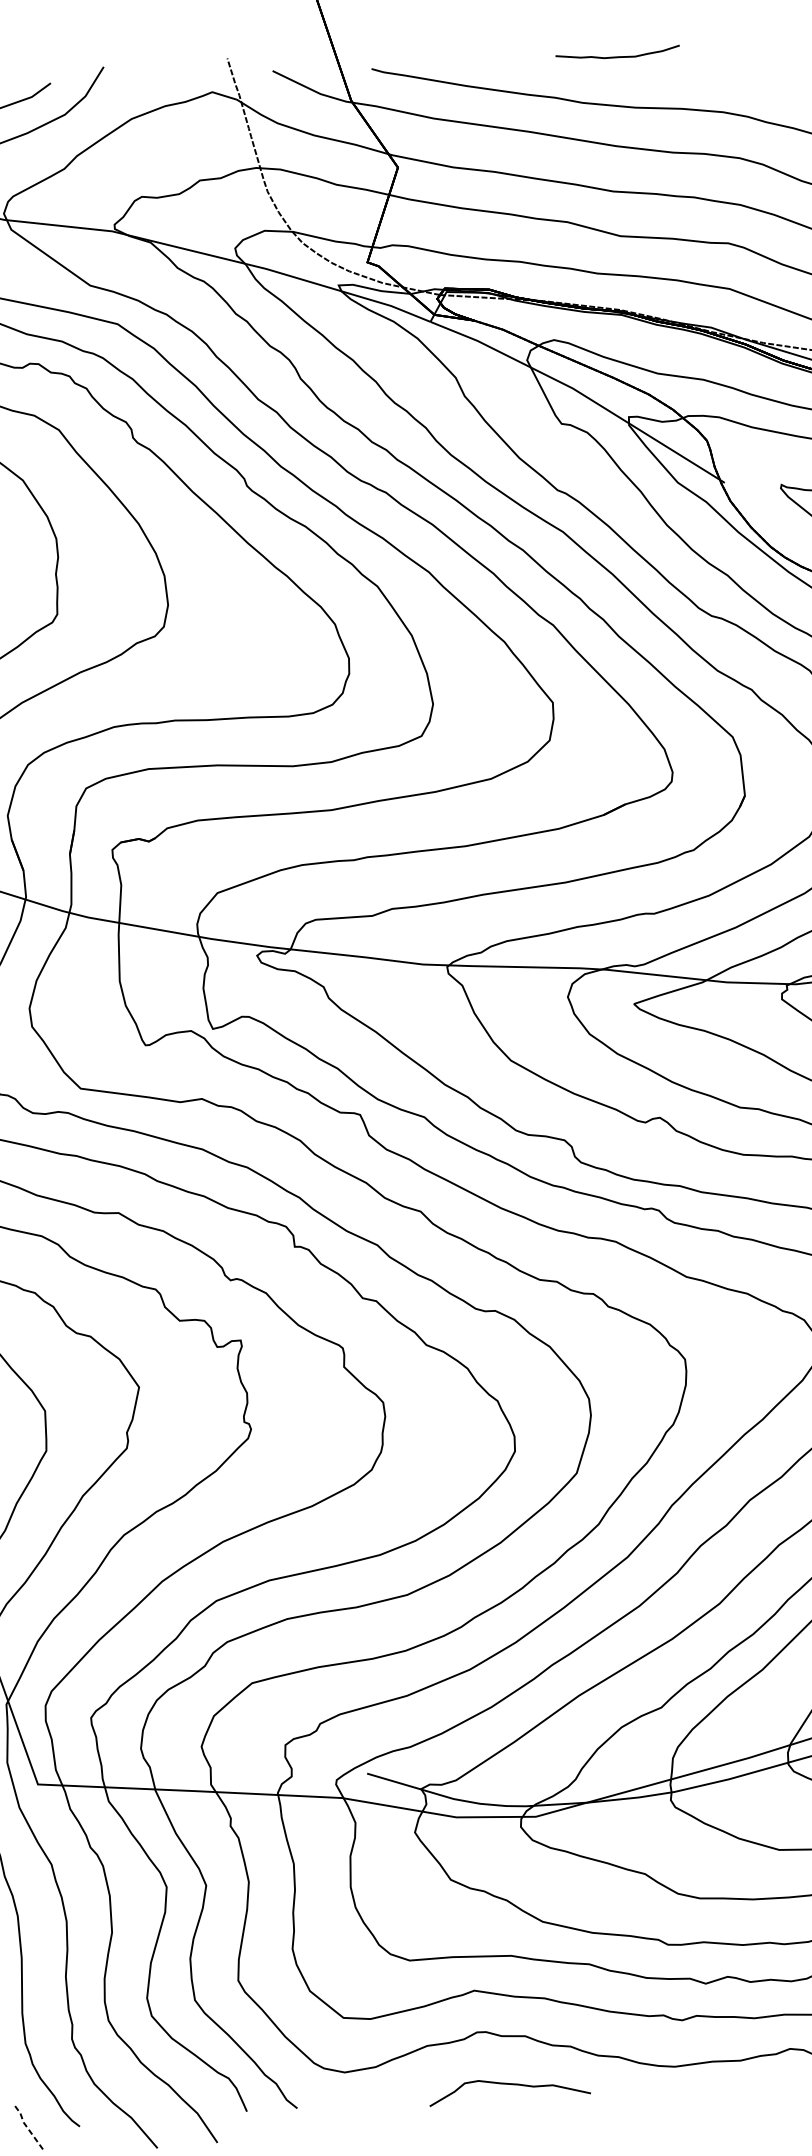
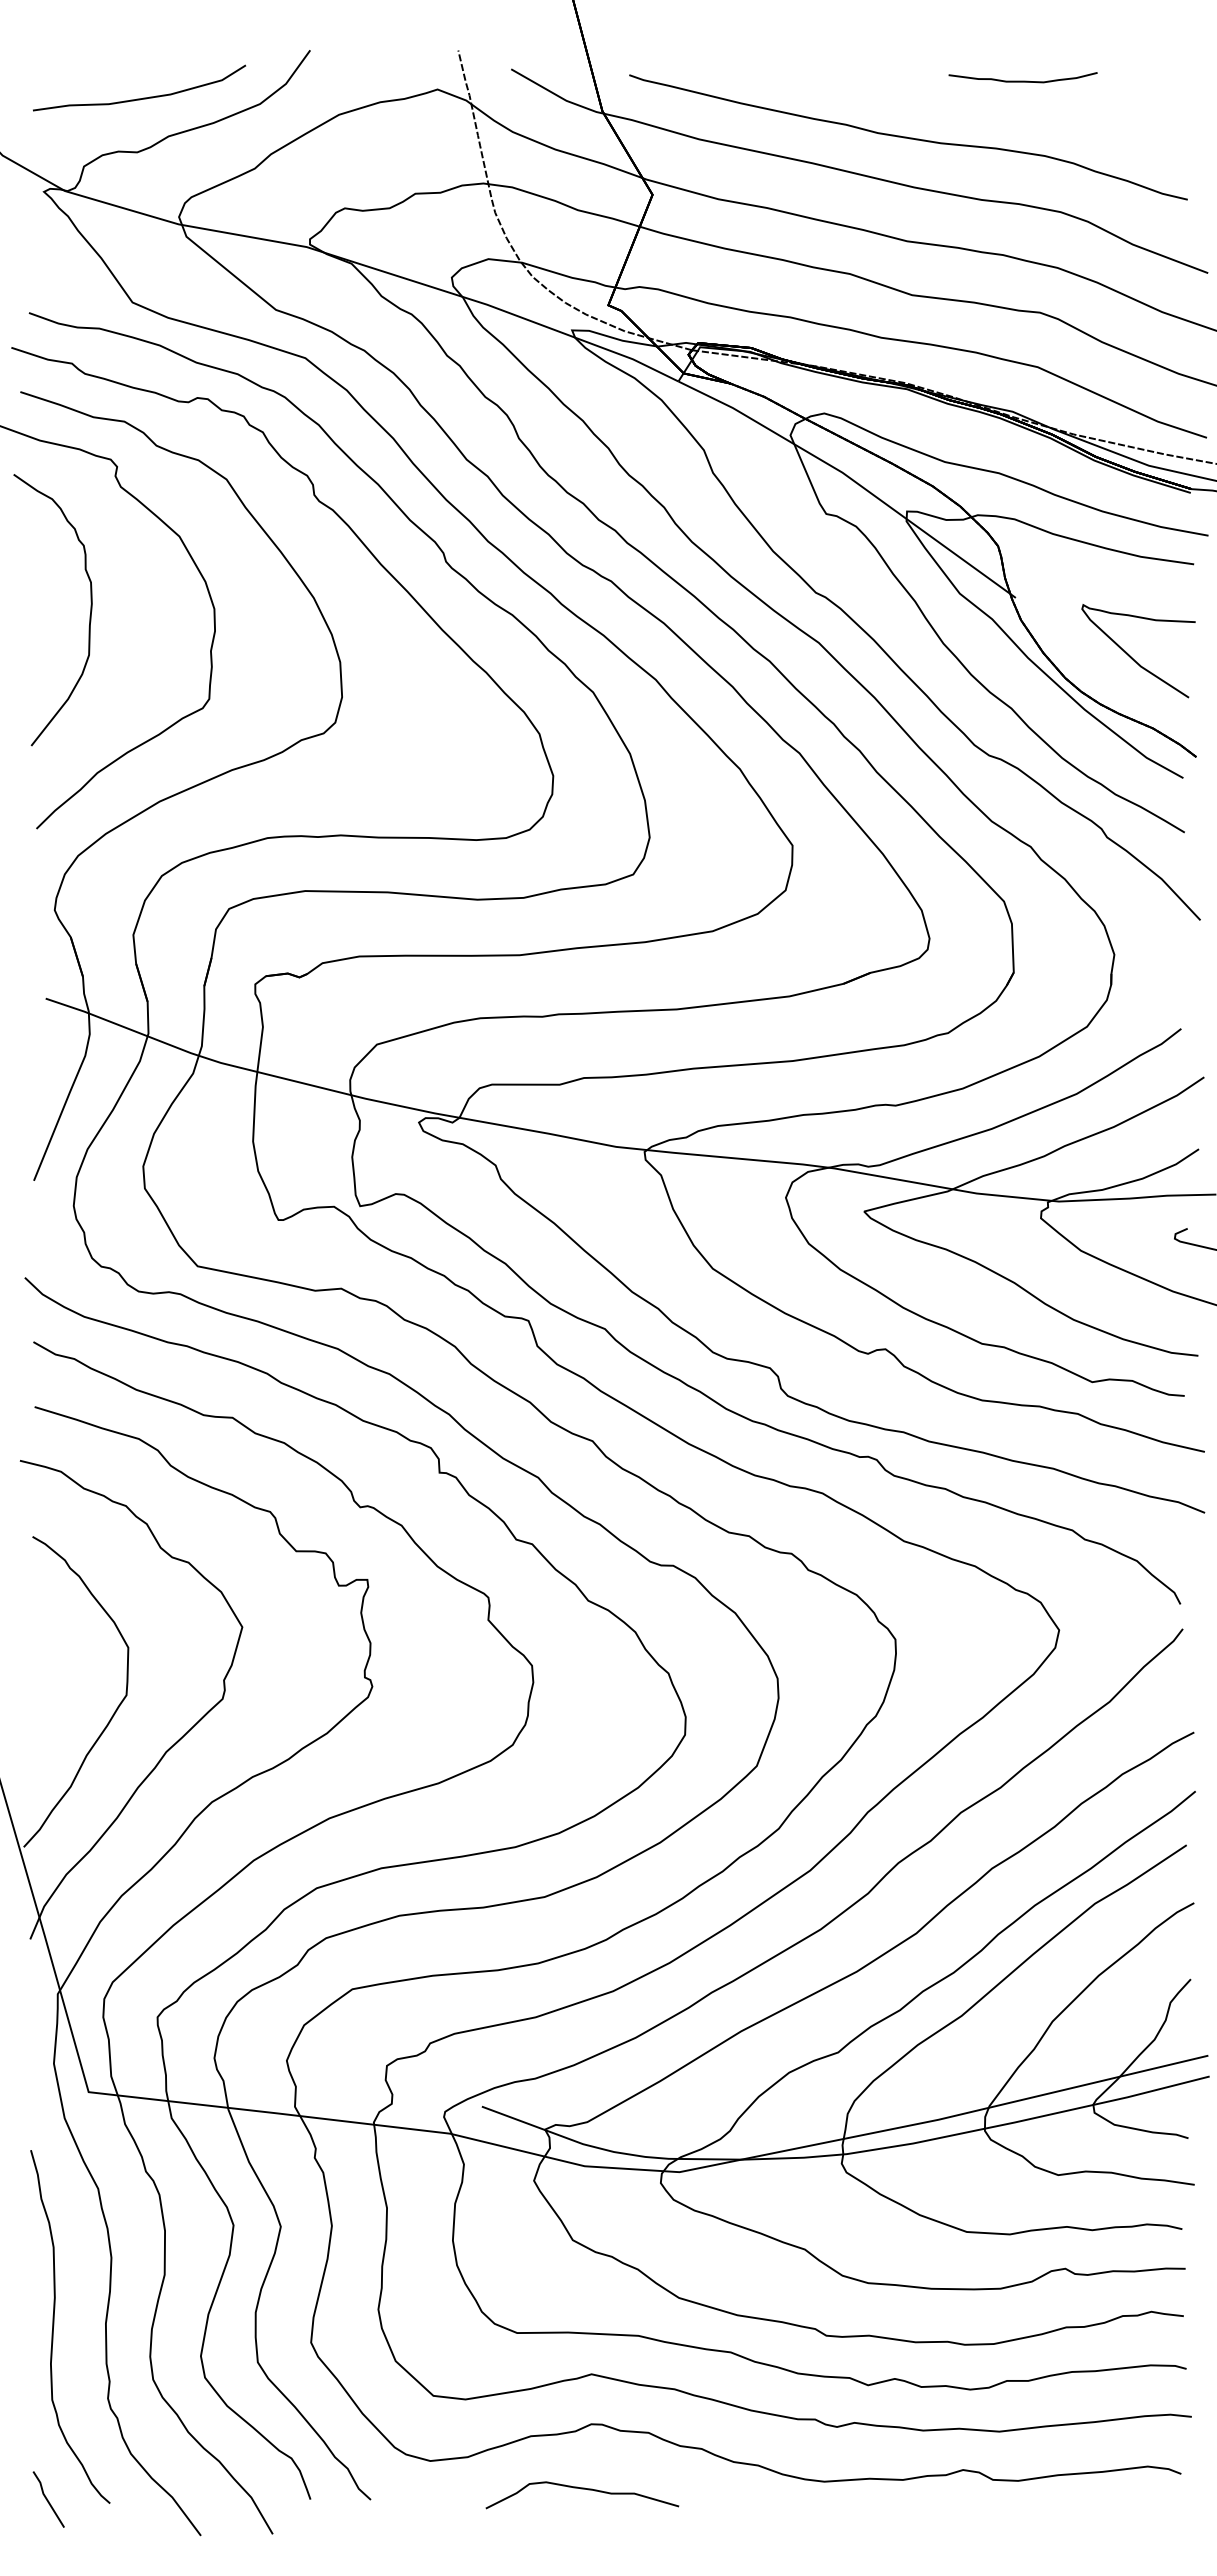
curve: (617, 56) -> (1022, 80), moved
curve: (509, 2084) -> (582, 2489), moved
line: (26, 2126) -> (46, 2498), dashed -> solid

